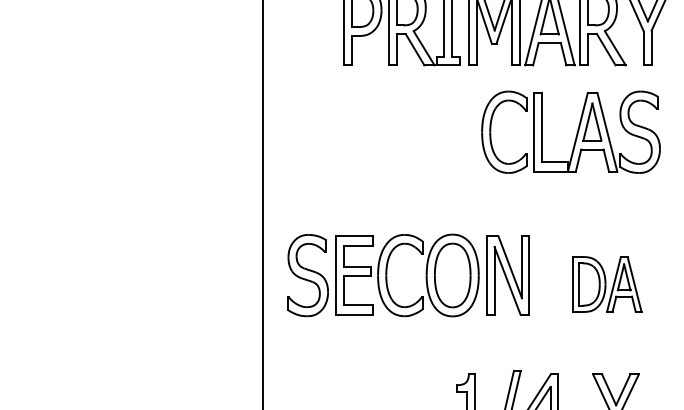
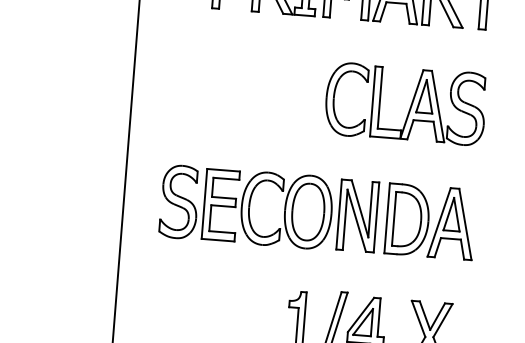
part: (576, 132) -> (410, 104), moved
part: (425, 275) -> (284, 210), moved
part: (607, 284) -> (430, 221), size x1.43

